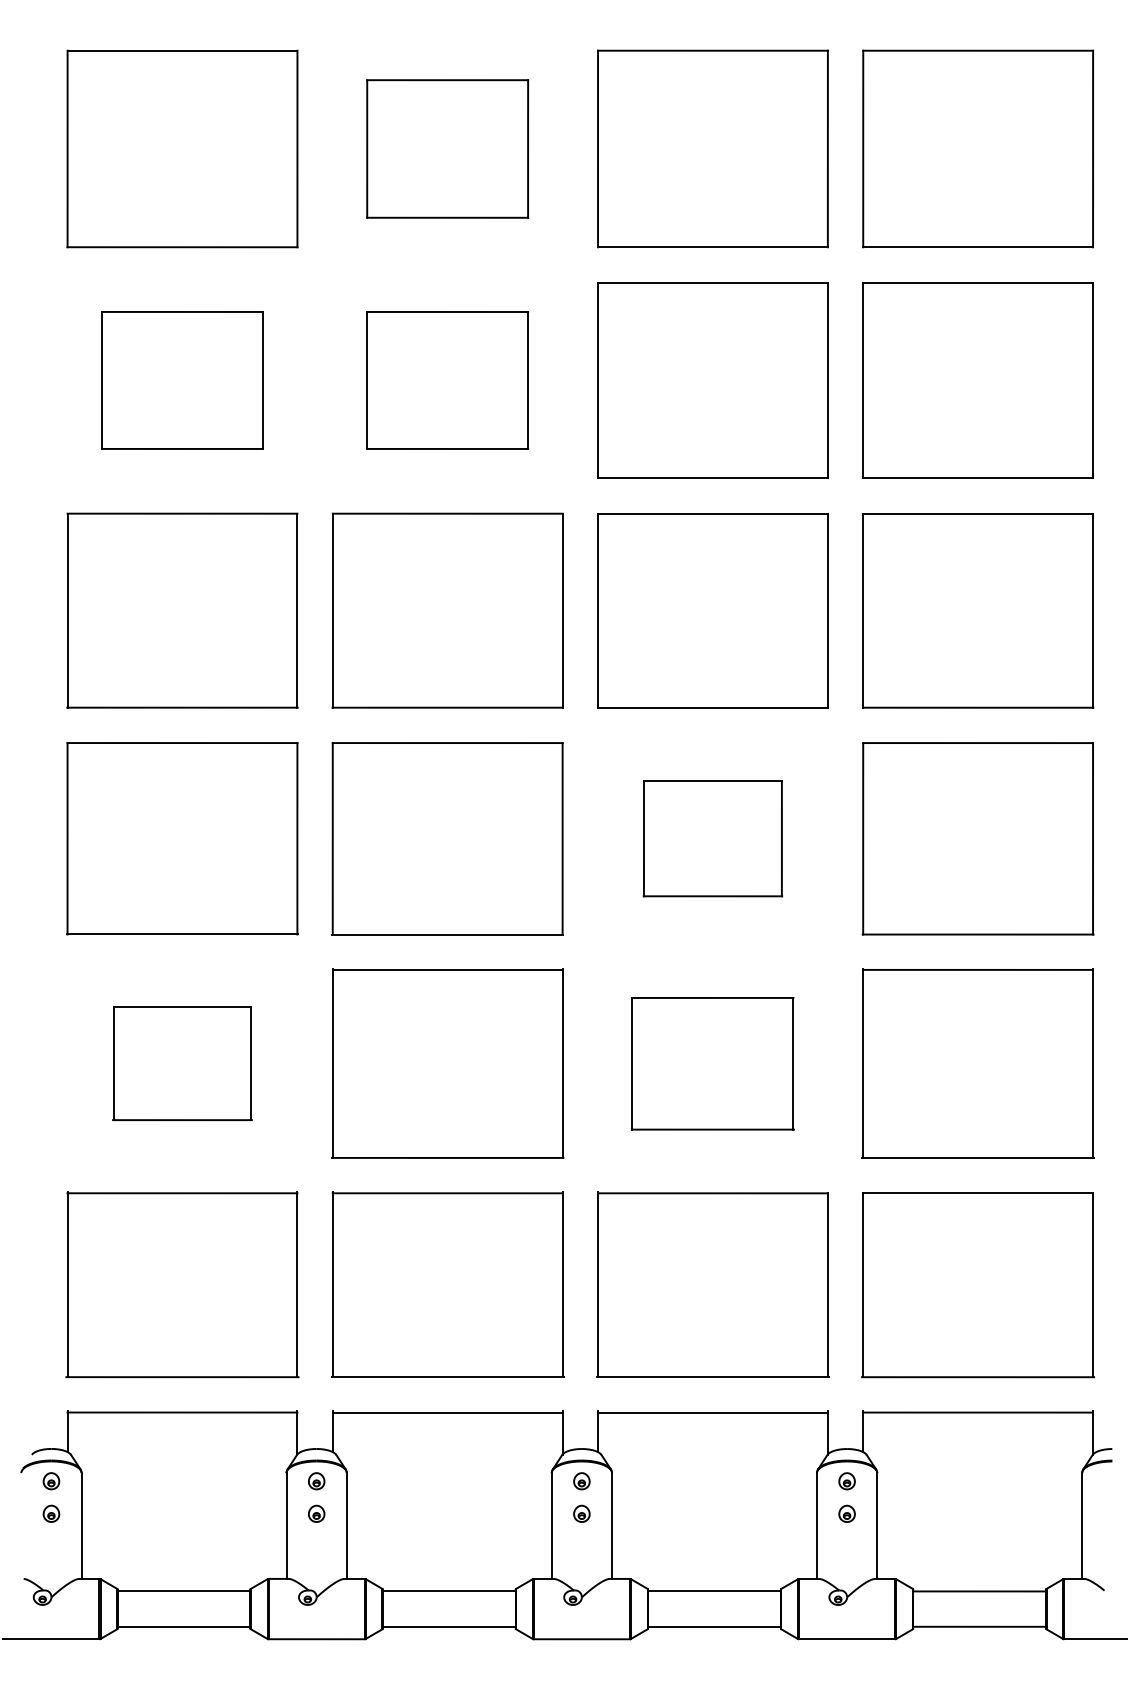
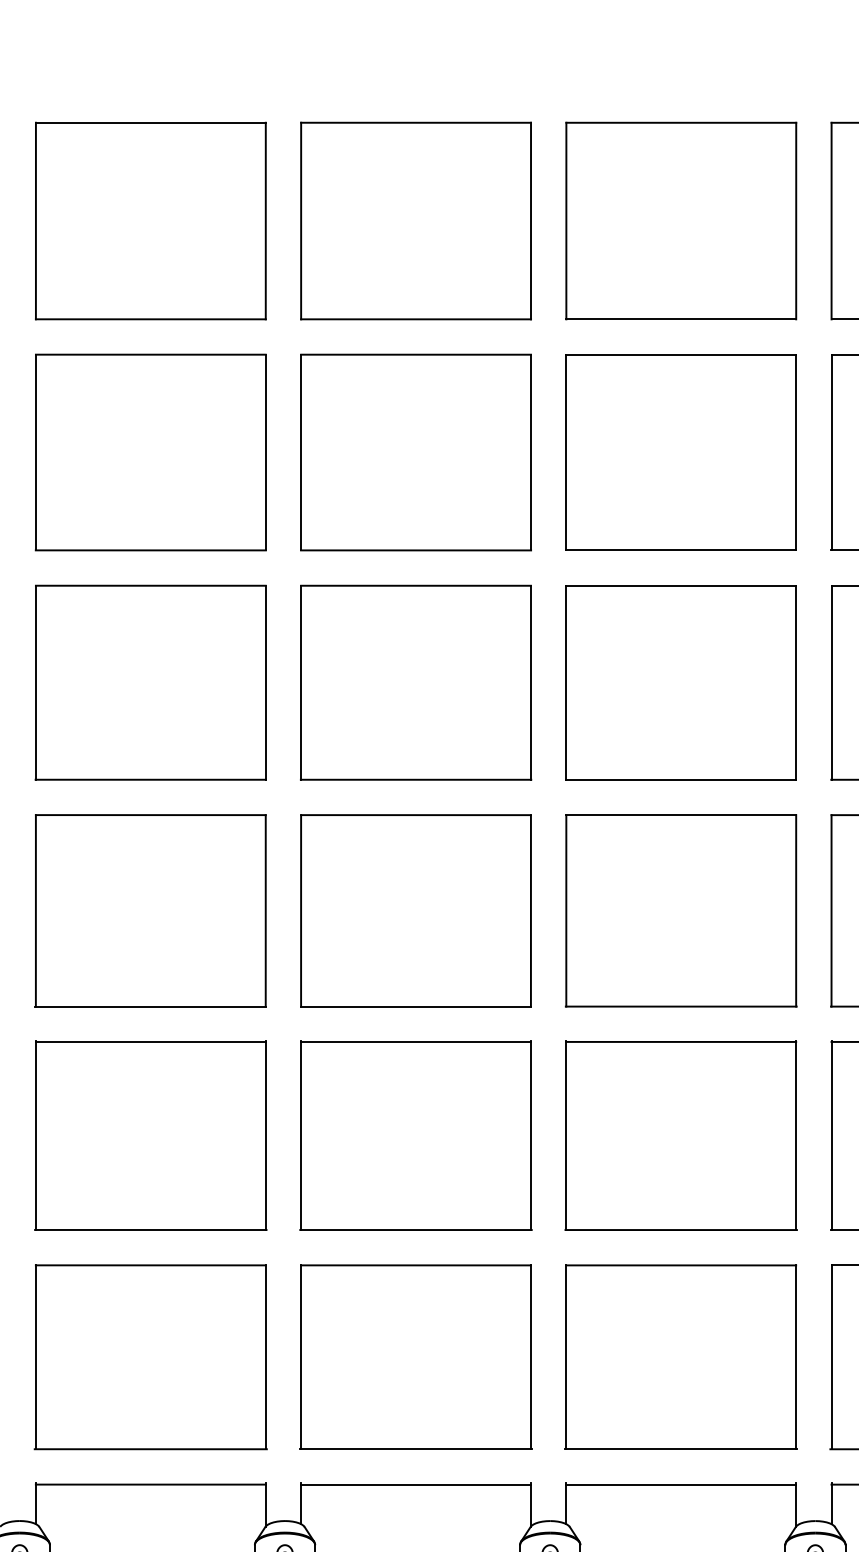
part: (447, 148) -> (415, 220), size x1.43
part: (182, 380) -> (150, 452), size x1.43
part: (447, 380) -> (415, 452), size x1.43
part: (712, 838) -> (680, 910), size x1.67
part: (182, 1063) -> (150, 1135), size x1.67
part: (712, 1063) -> (680, 1135), size x1.43

